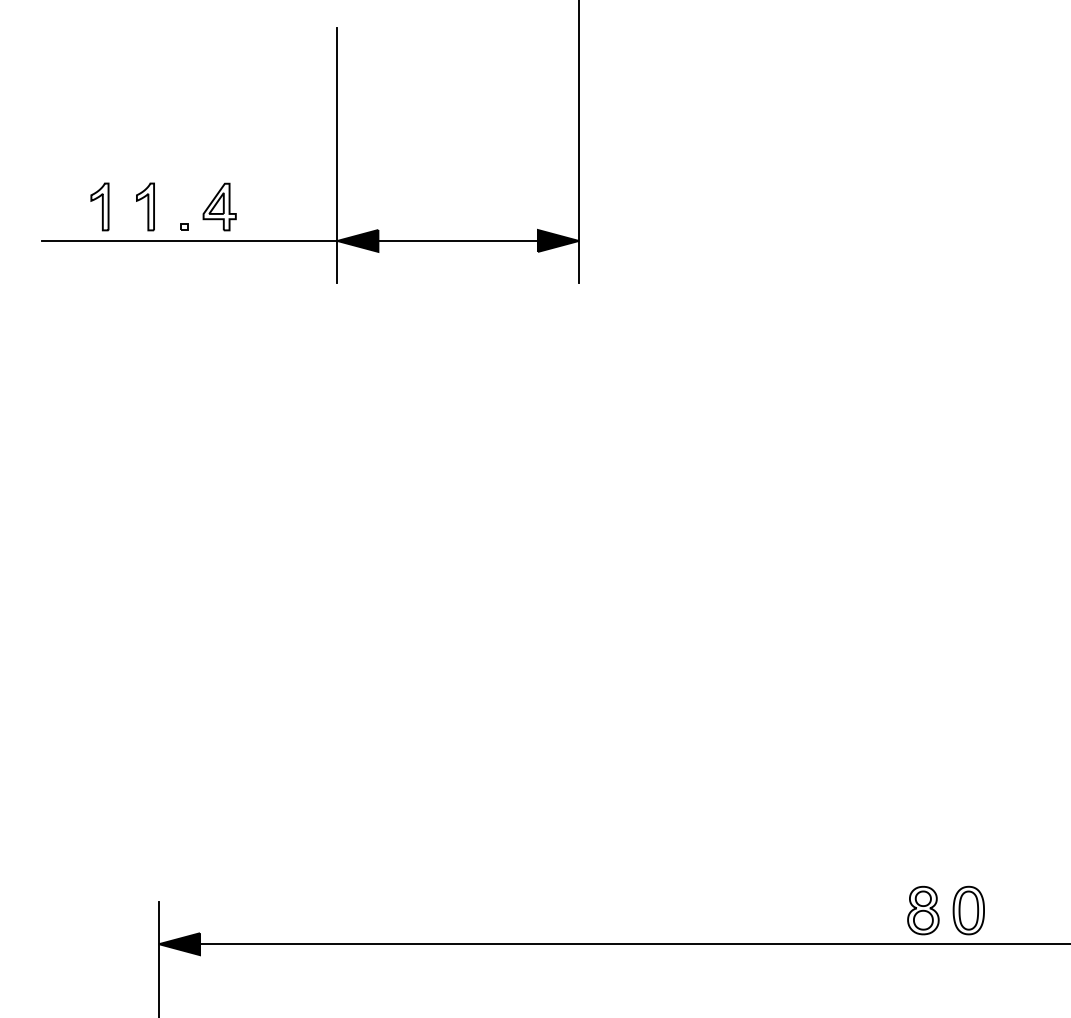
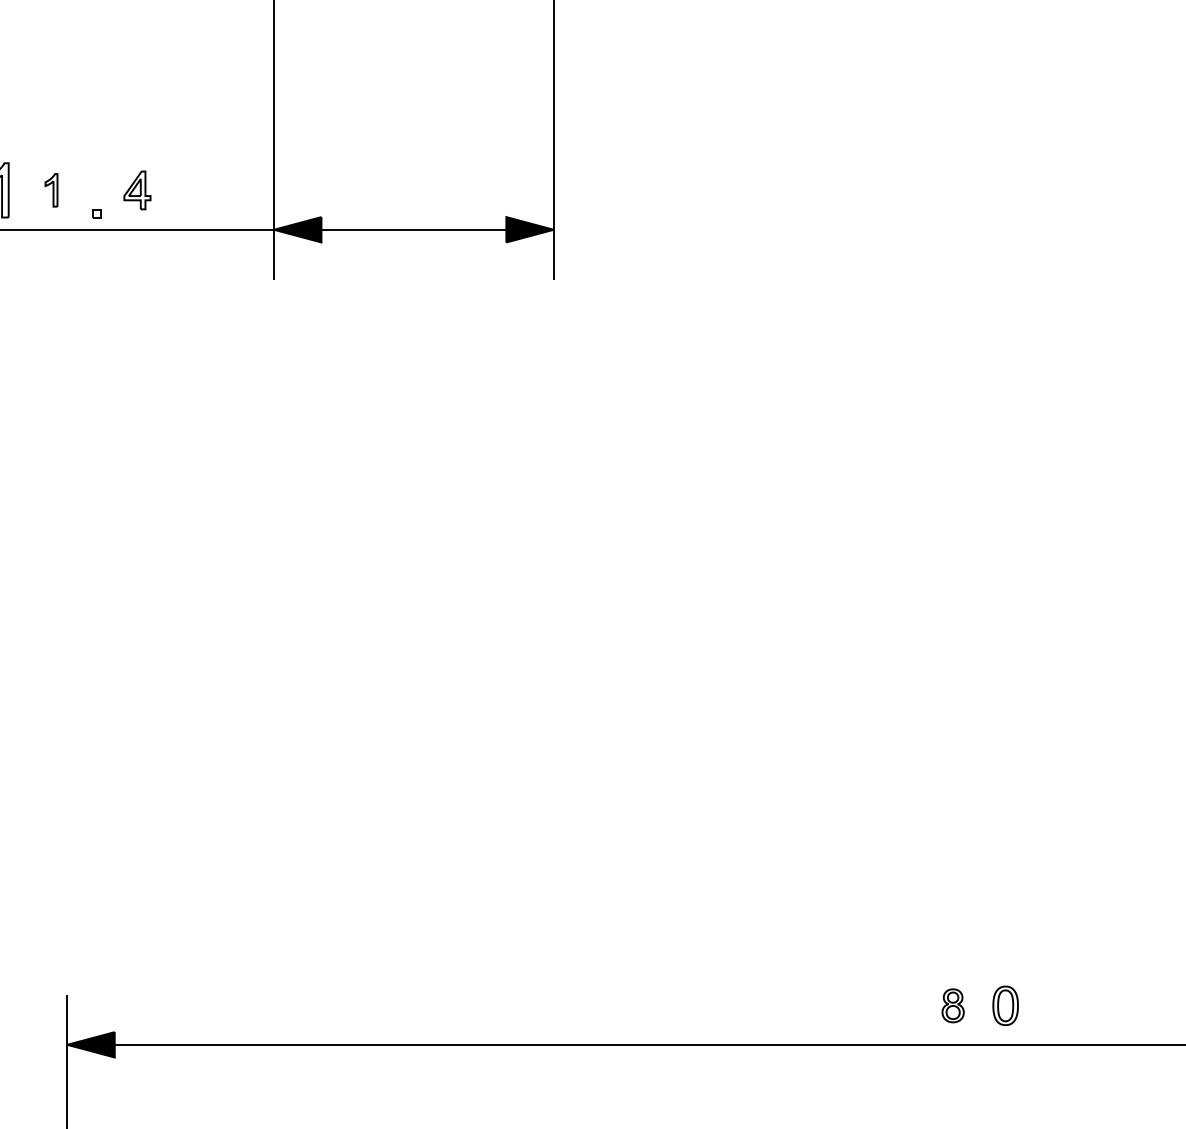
part: (145, 206) -> (51, 189), size x0.6
part: (219, 206) -> (137, 189), size x0.7
part: (923, 910) -> (953, 1005), size x0.6
part: (968, 910) -> (1005, 1005), size x0.7

